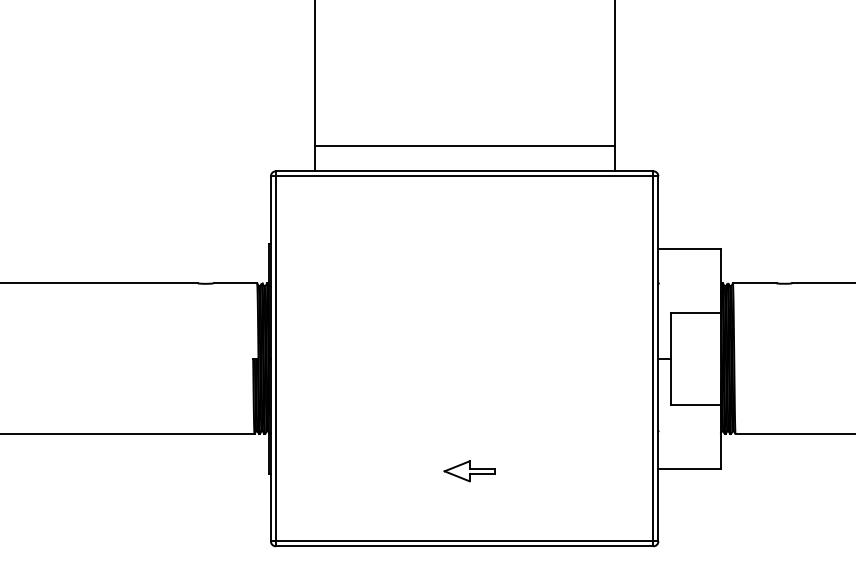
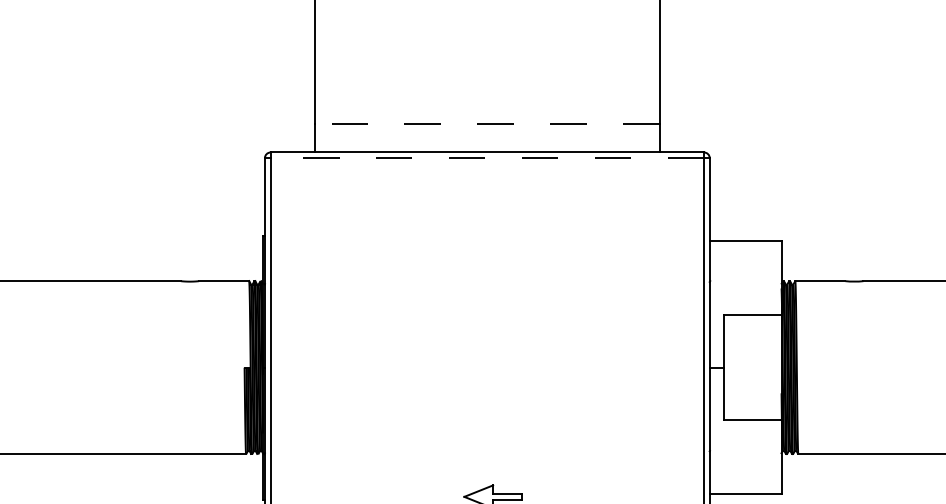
line: (464, 146) -> (487, 123), solid -> dashed
line: (464, 176) -> (487, 158), solid -> dashed

